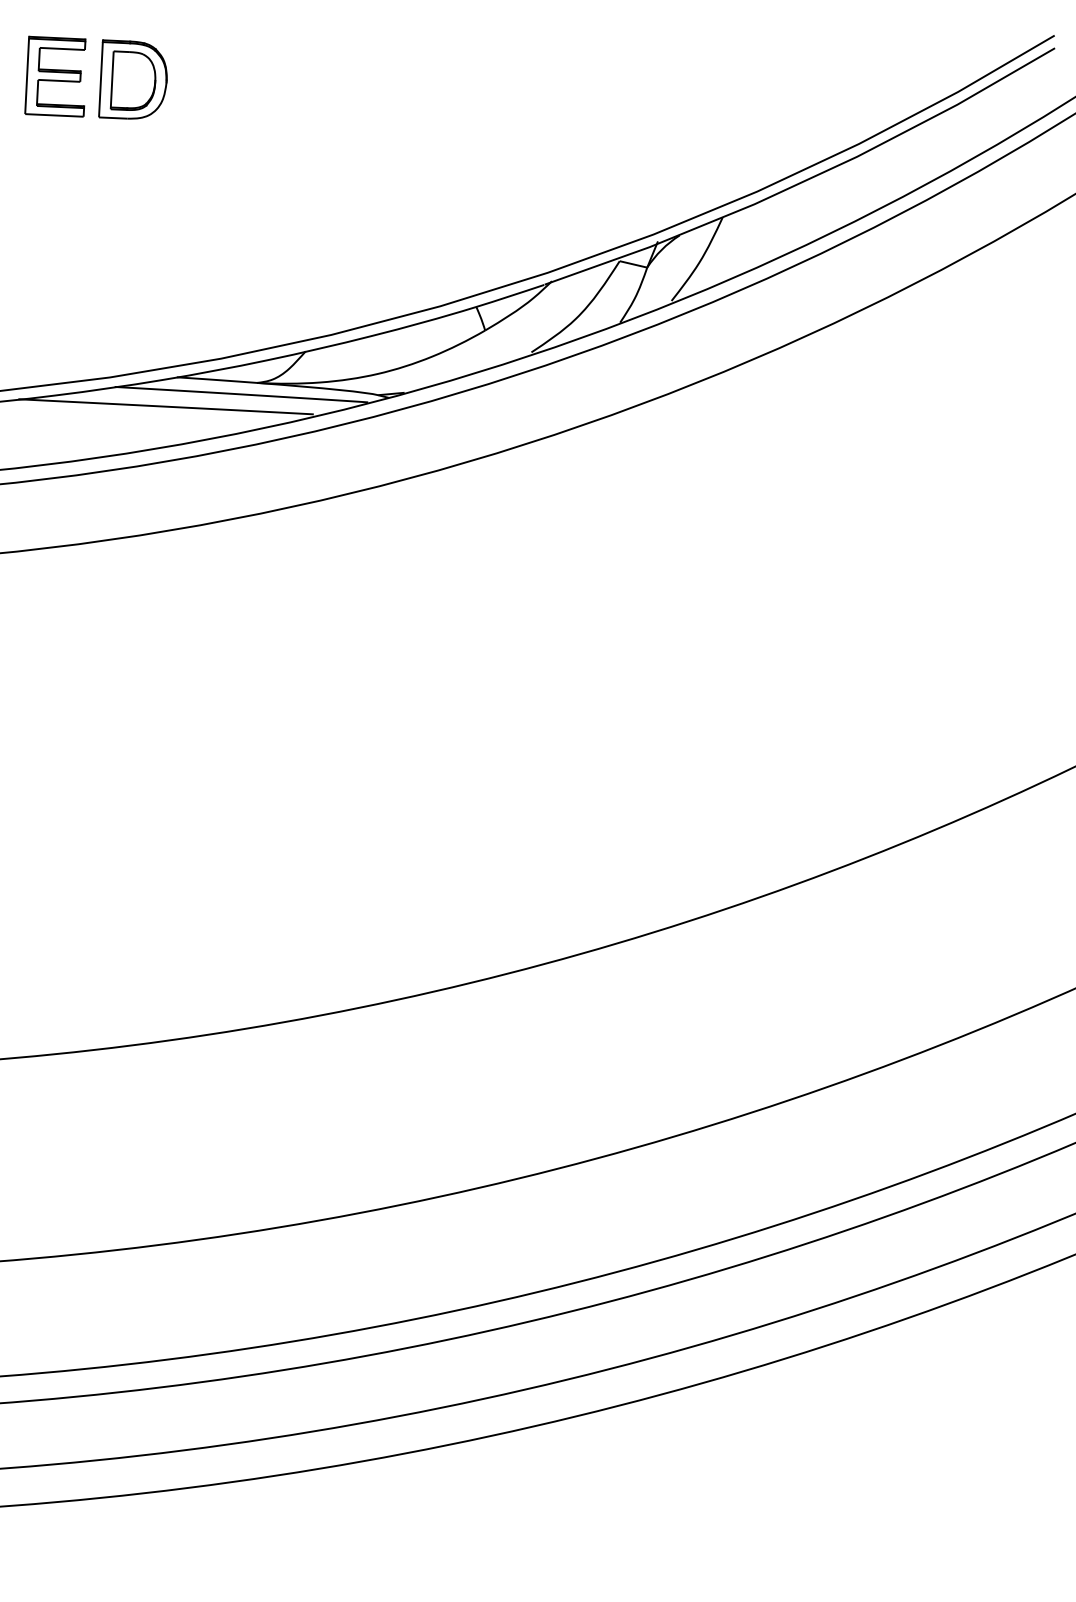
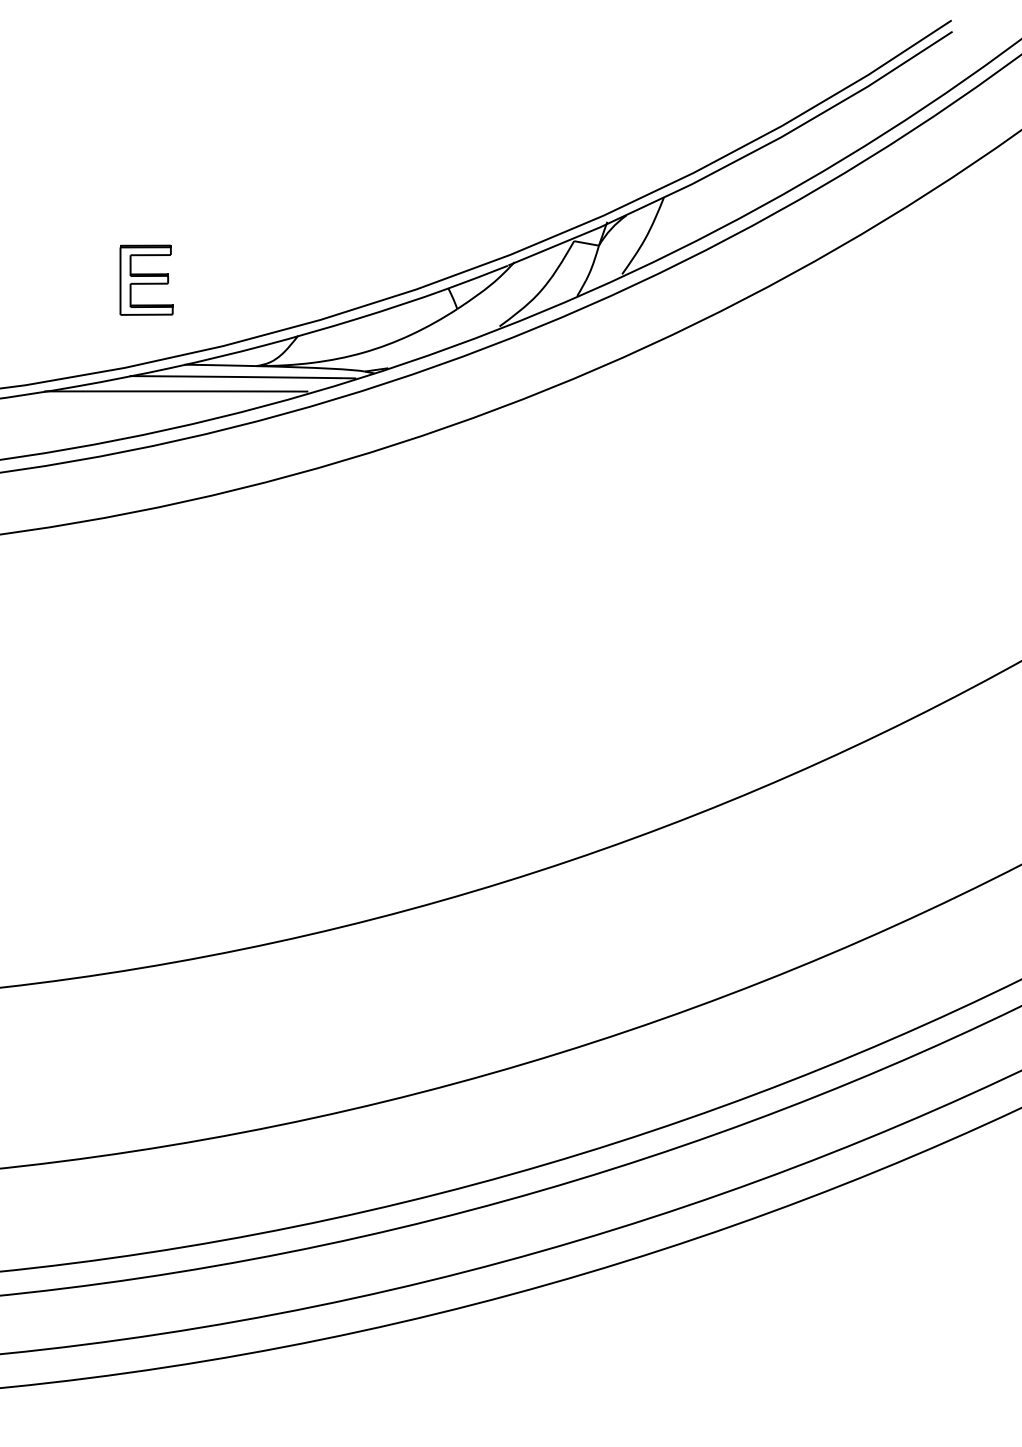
part: (56, 75) -> (146, 279), moved
part: (133, 79) -> (132, 101), removed

